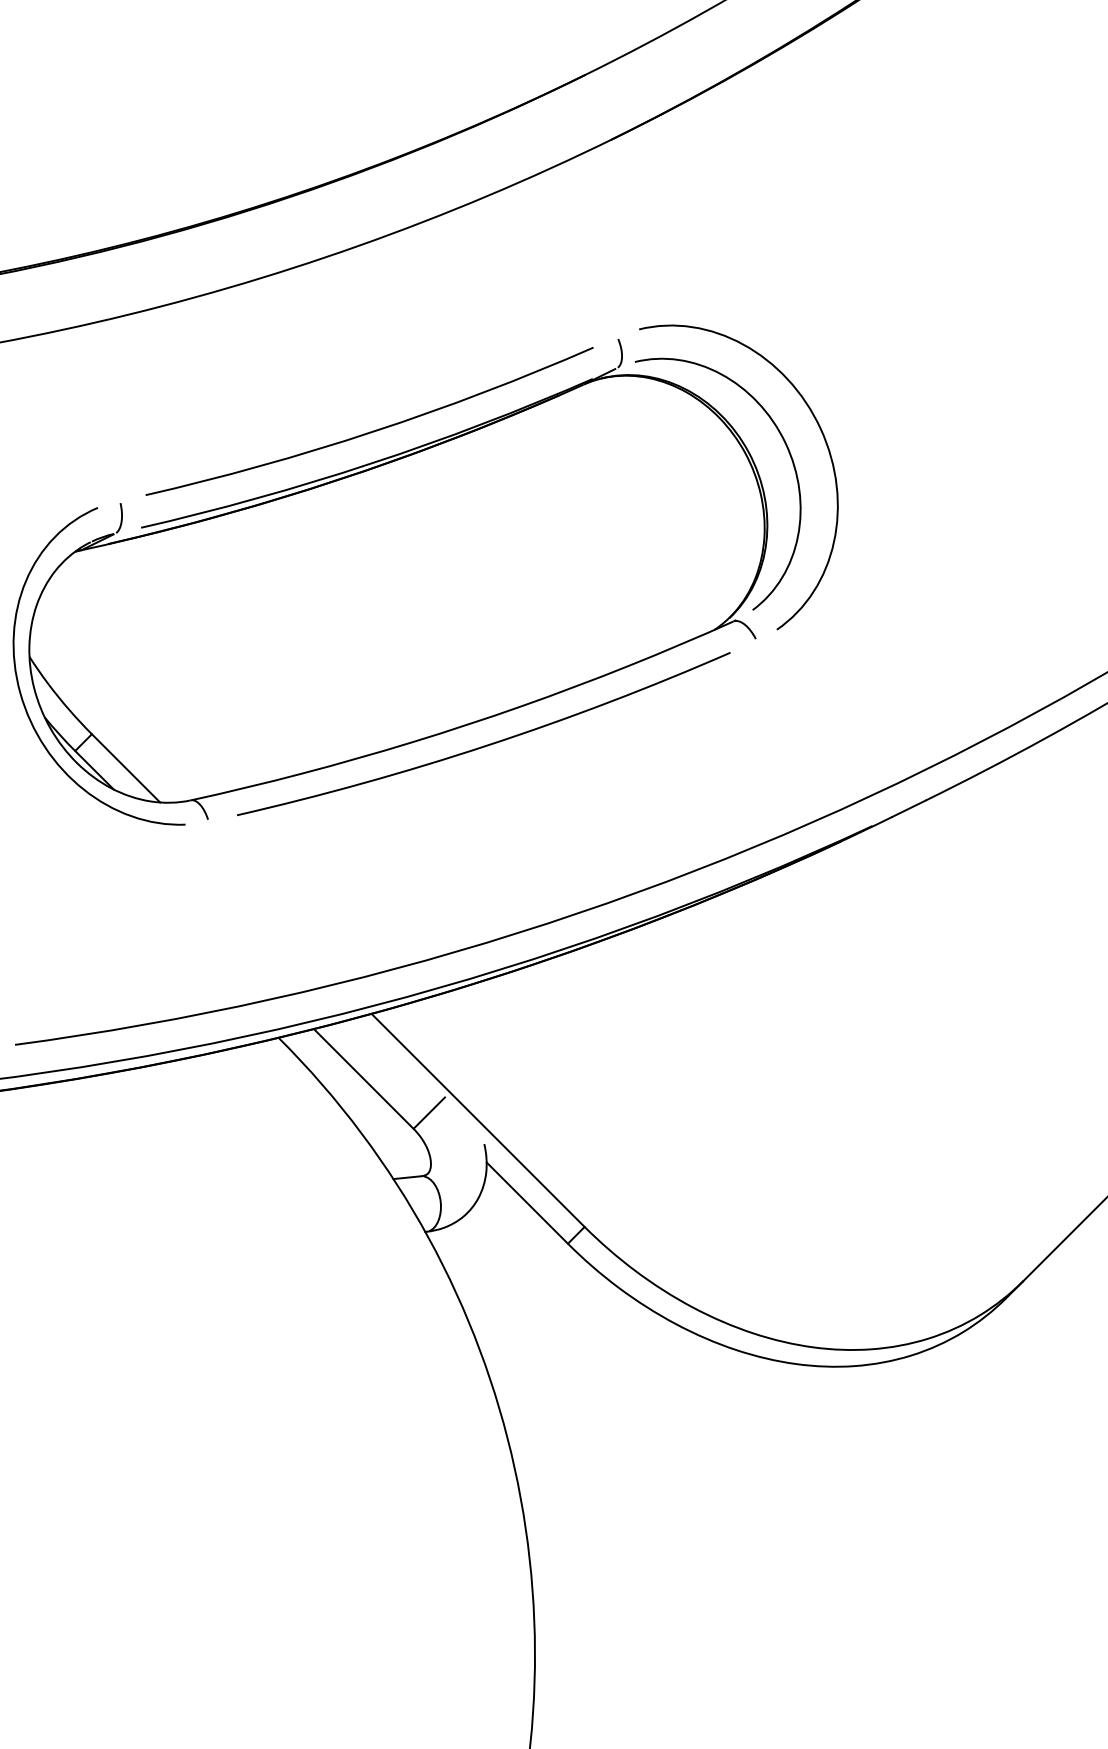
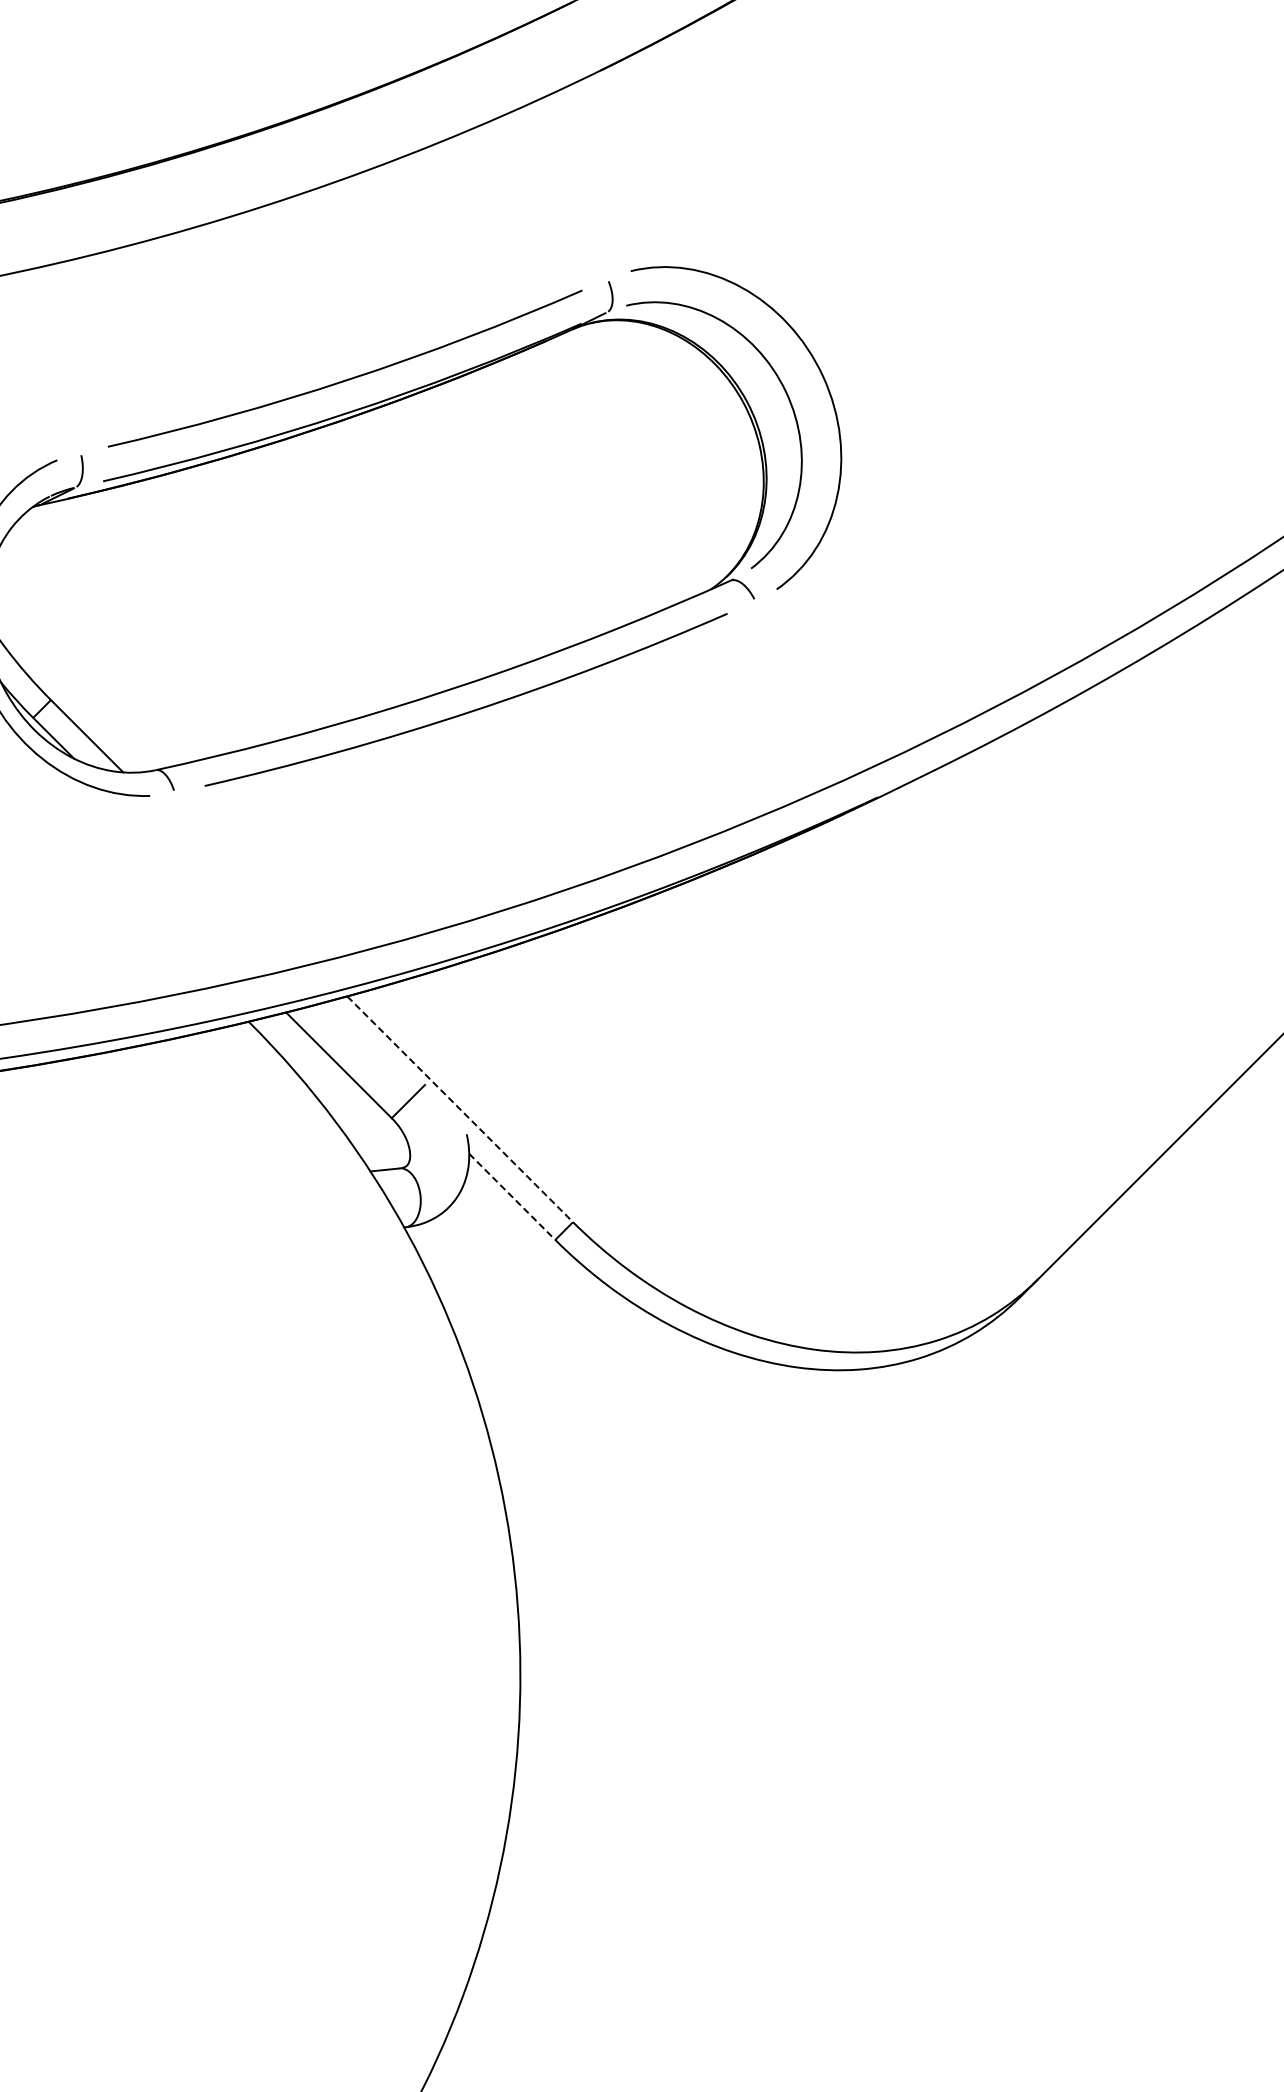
line: (478, 1120) -> (460, 1109), solid -> dashed
line: (527, 1202) -> (512, 1196), solid -> dashed

